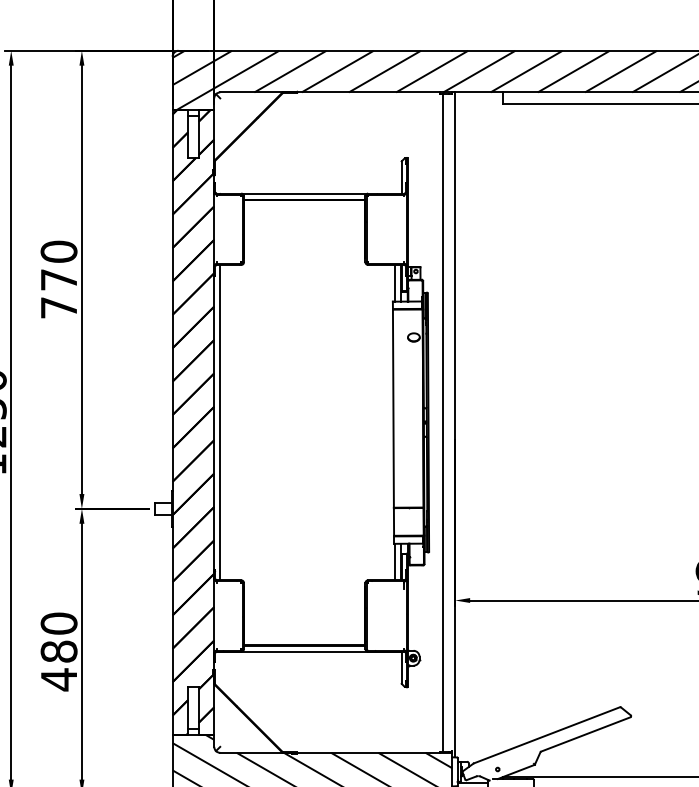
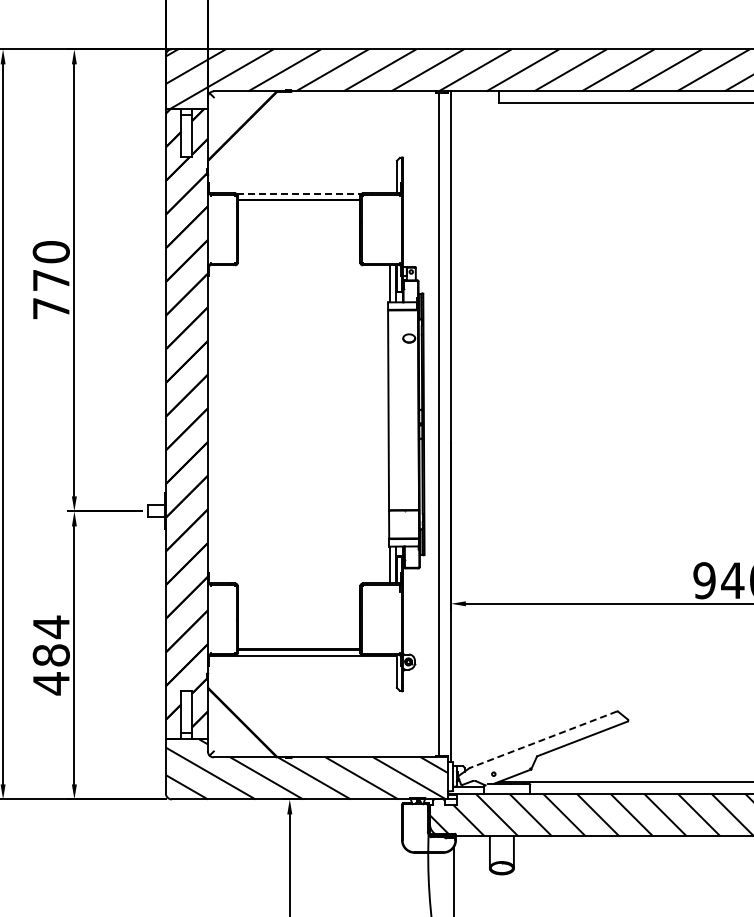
line: (305, 193) -> (299, 193), solid -> dashed
line: (219, 422) -> (213, 424), removed
text: (58, 624) -> (50, 627), 480 -> 484
line: (547, 735) -> (543, 739), solid -> dashed

